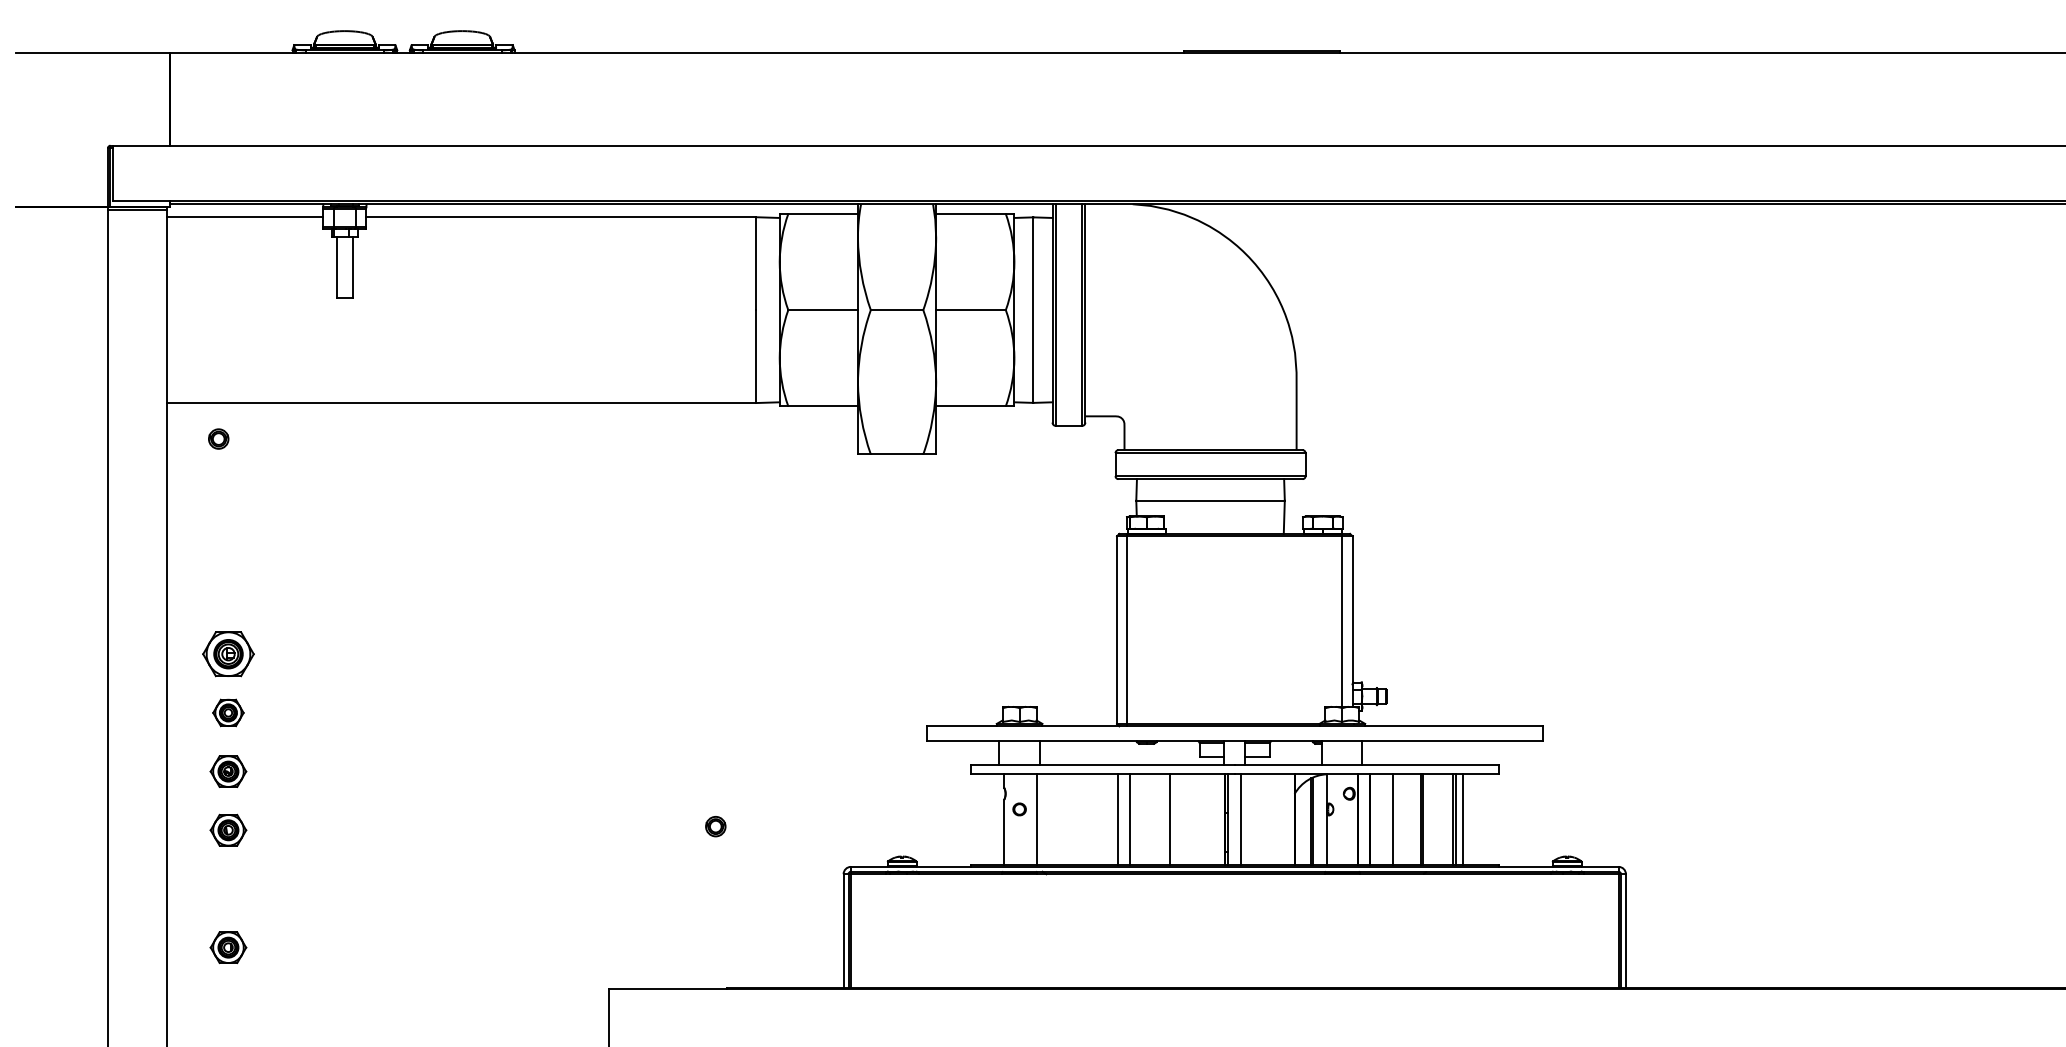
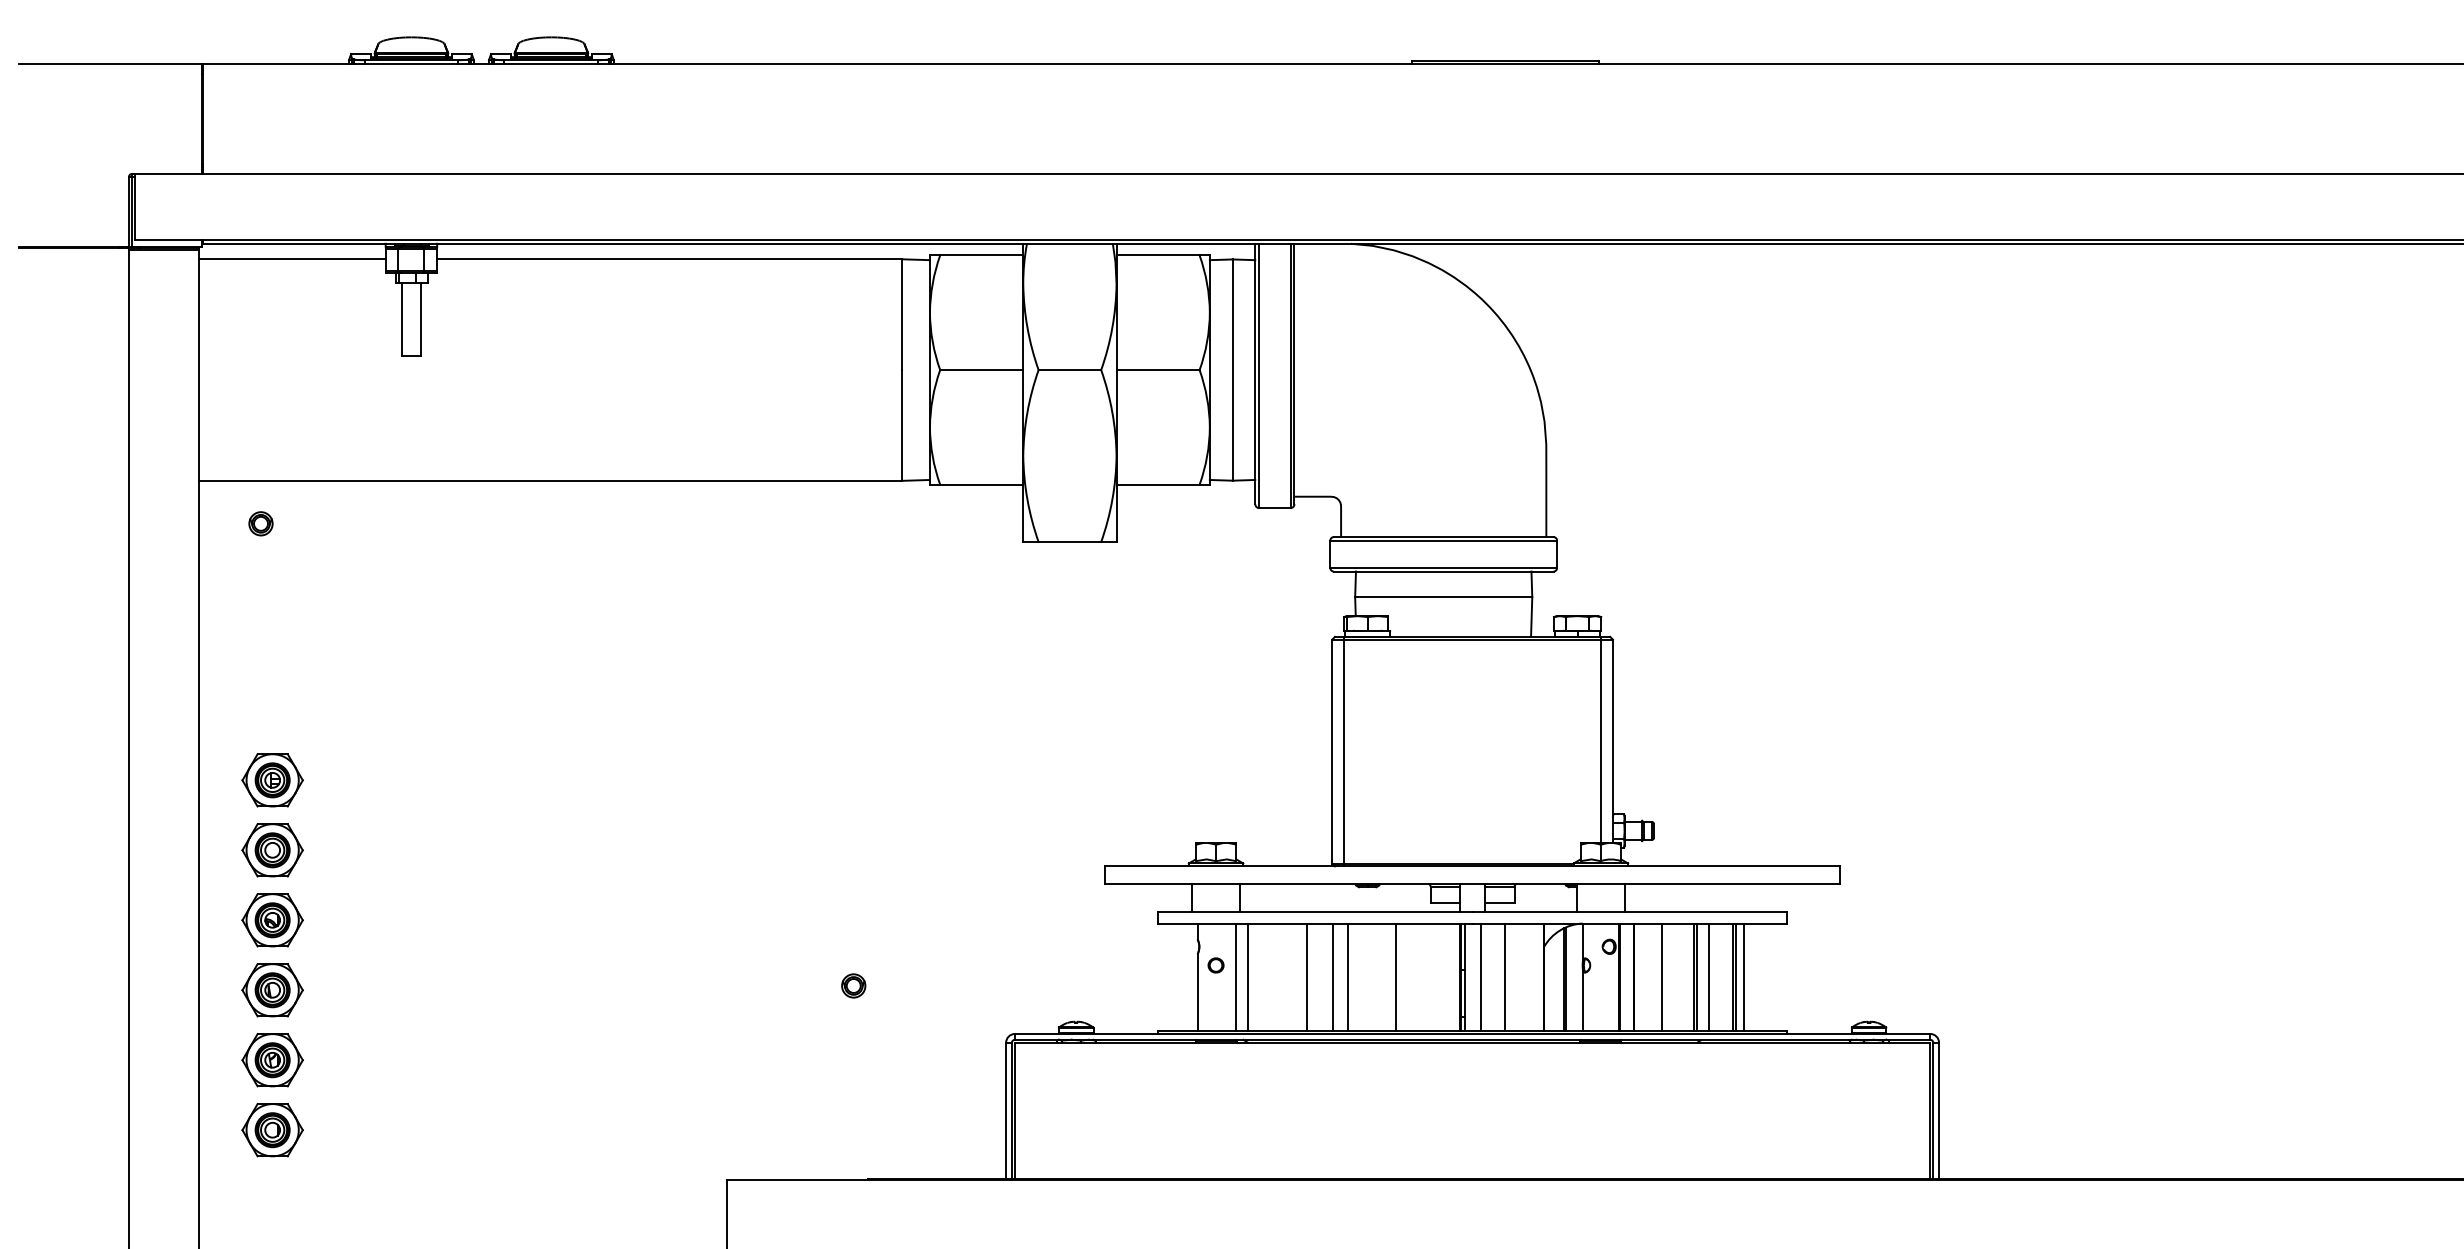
part: (228, 713) -> (272, 850), size x1.67
part: (228, 771) -> (272, 920), size x1.43
line: (1046, 819) -> (1248, 977), added
line: (1095, 819) -> (1306, 977), added
line: (1262, 819) -> (1505, 977), added
line: (1432, 819) -> (1708, 977), added
part: (228, 830) -> (272, 990), size x1.43
part: (228, 889) -> (272, 1060), added
part: (228, 947) -> (272, 1130), size x1.43

